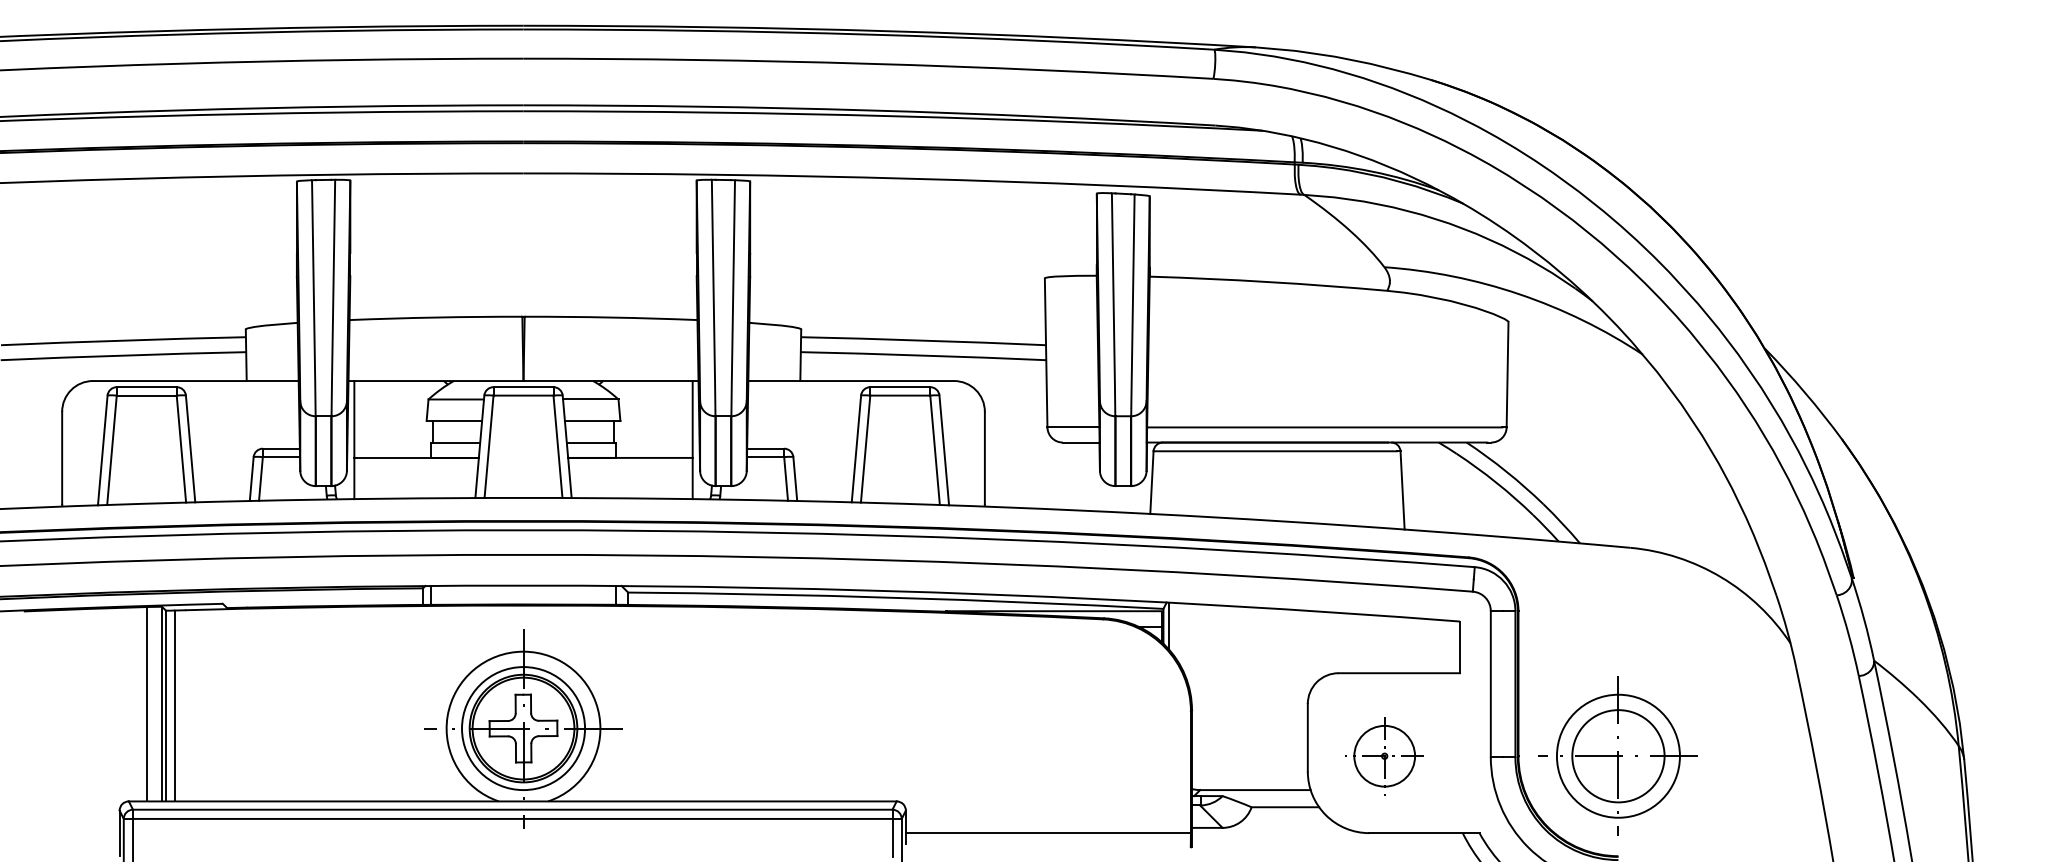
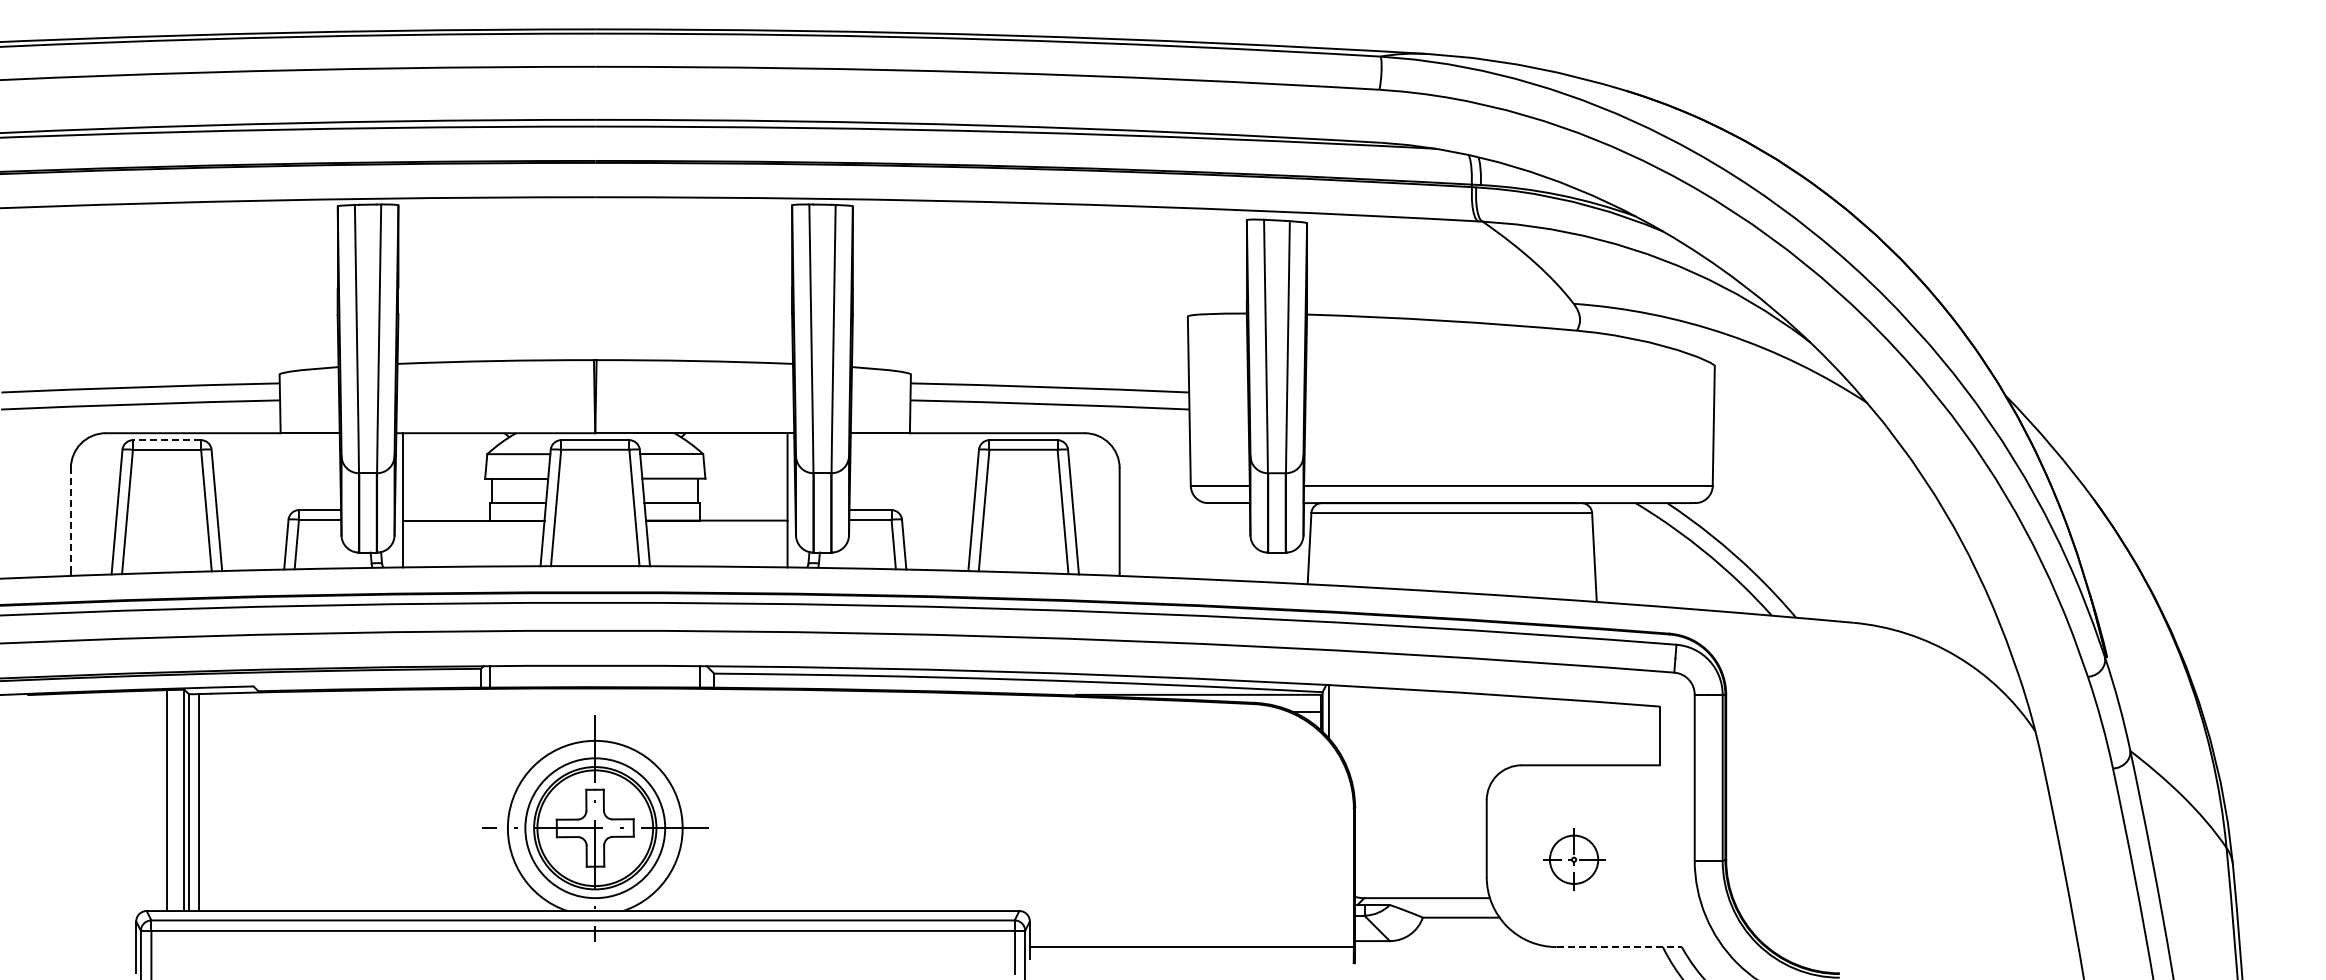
line: (146, 387) -> (166, 440), solid -> dashed
line: (61, 457) -> (70, 520), solid -> dashed
part: (1384, 756) -> (1573, 859), size x0.7
part: (1618, 756) -> (1839, 859), removed
line: (1424, 833) -> (1619, 947), solid -> dashed

